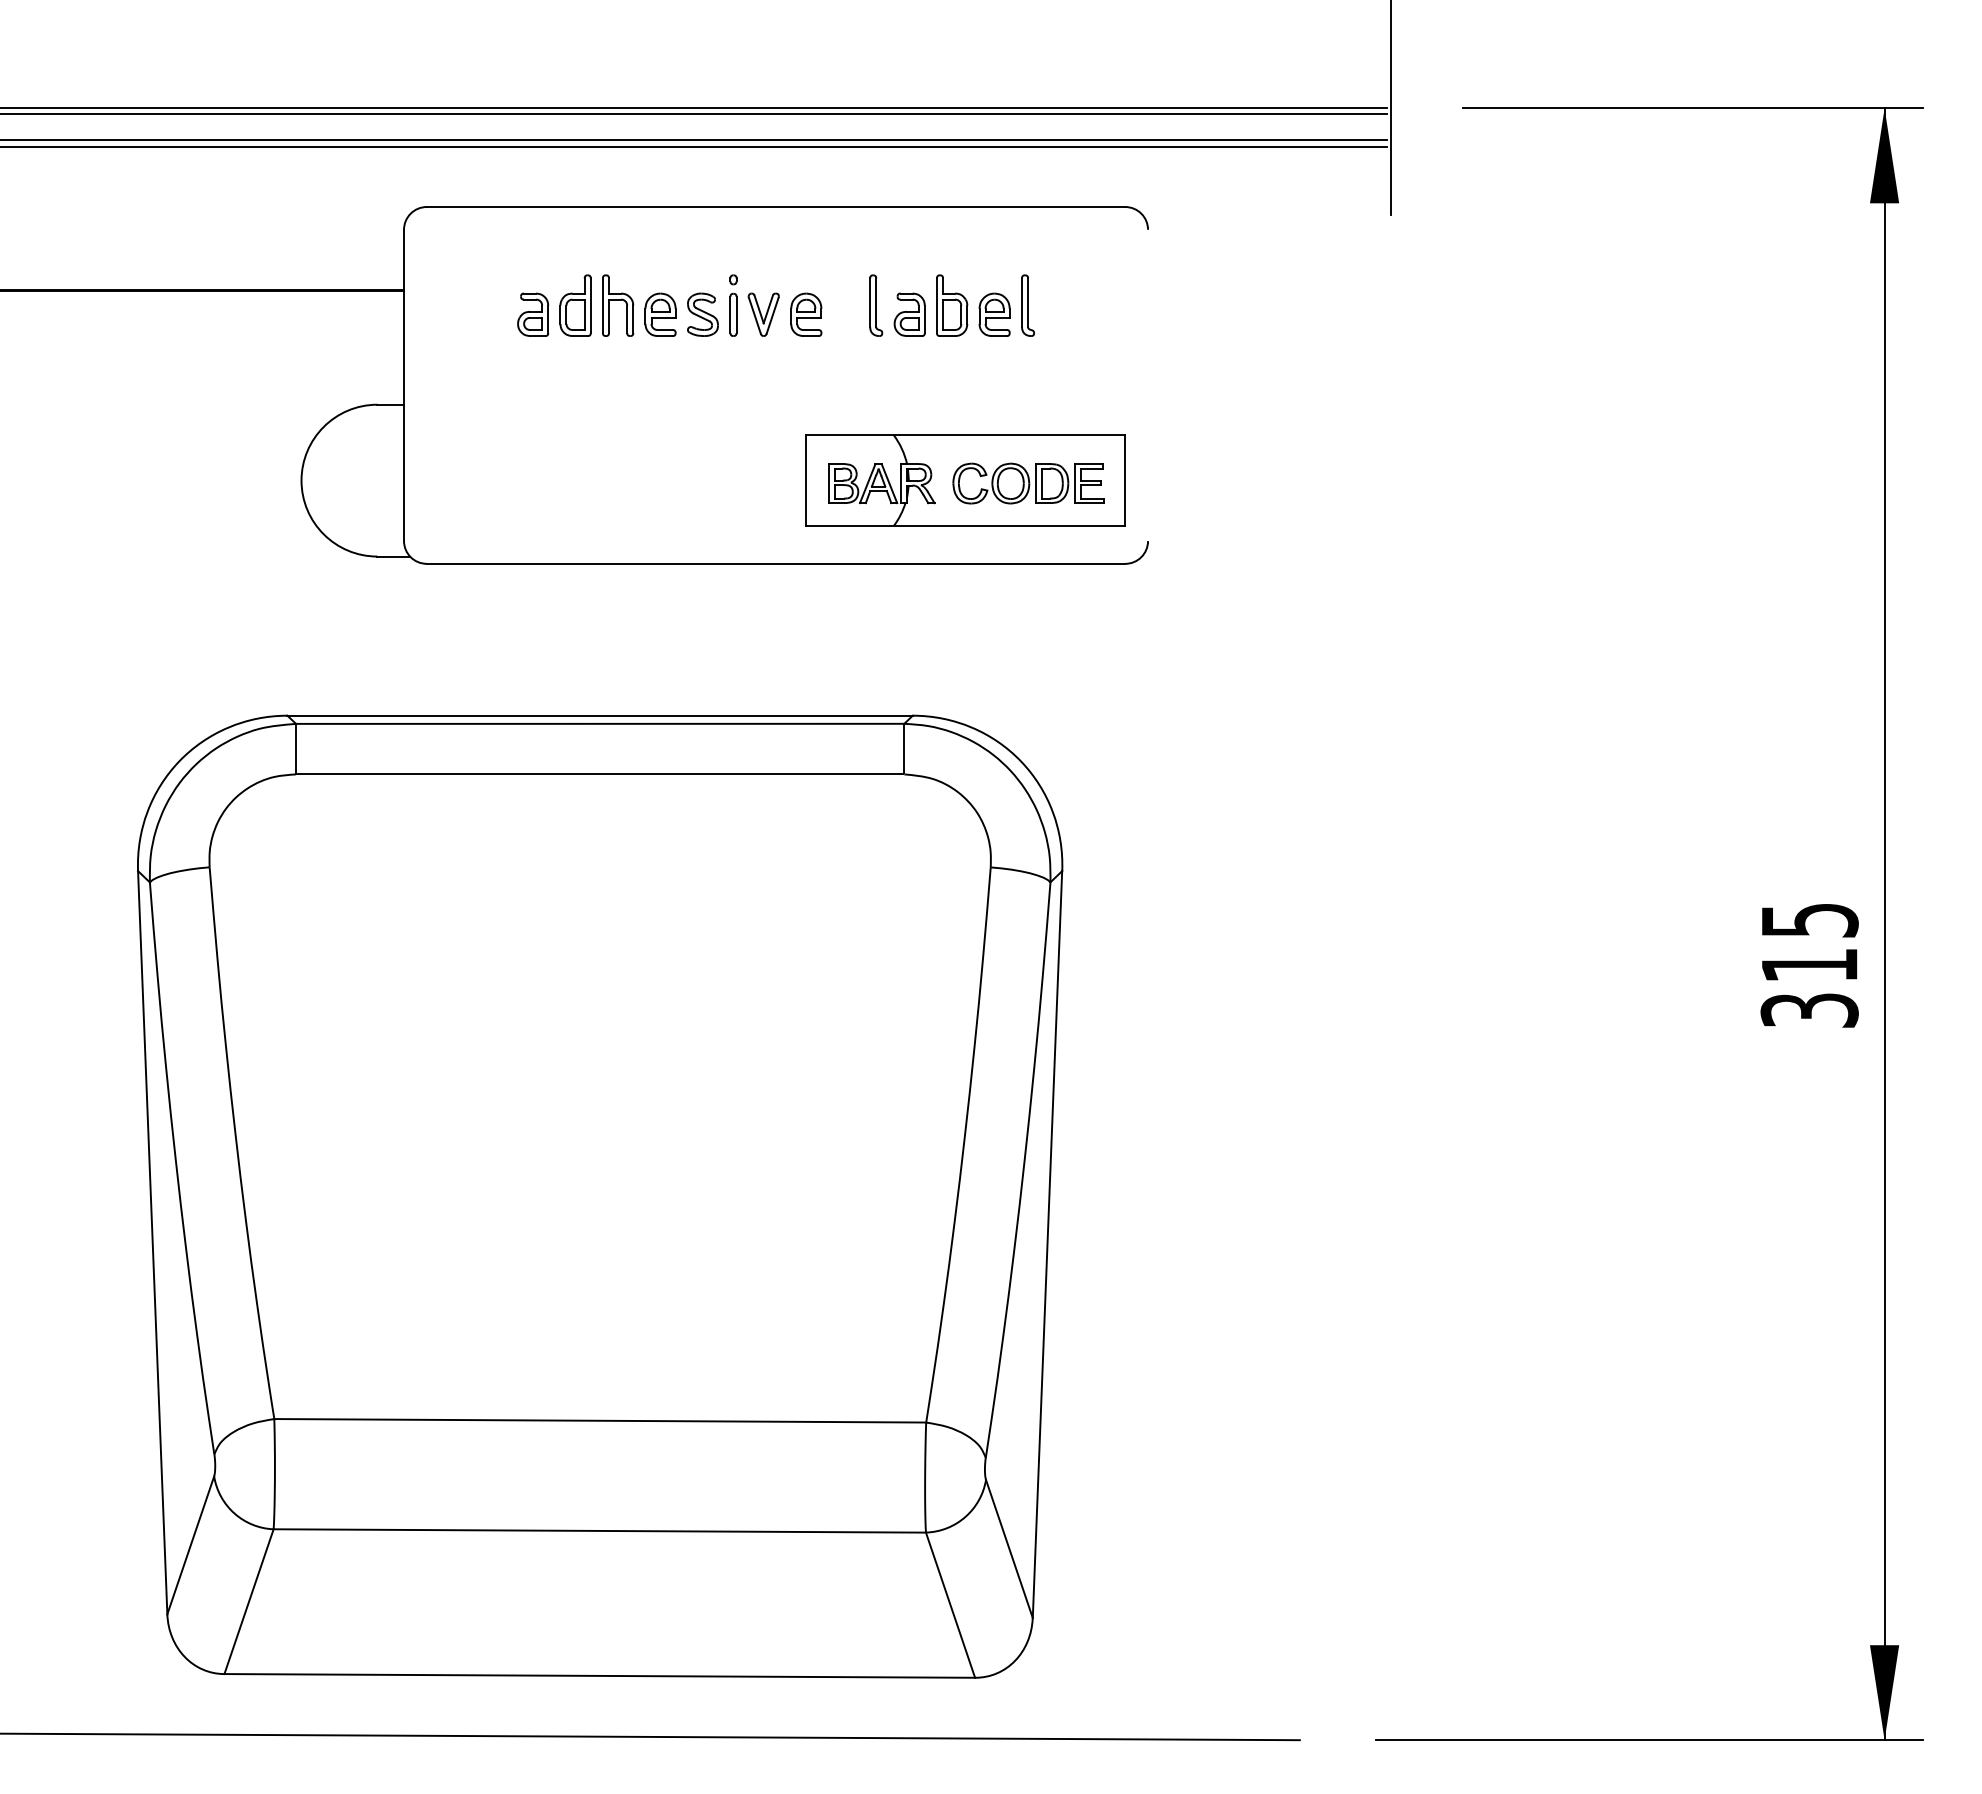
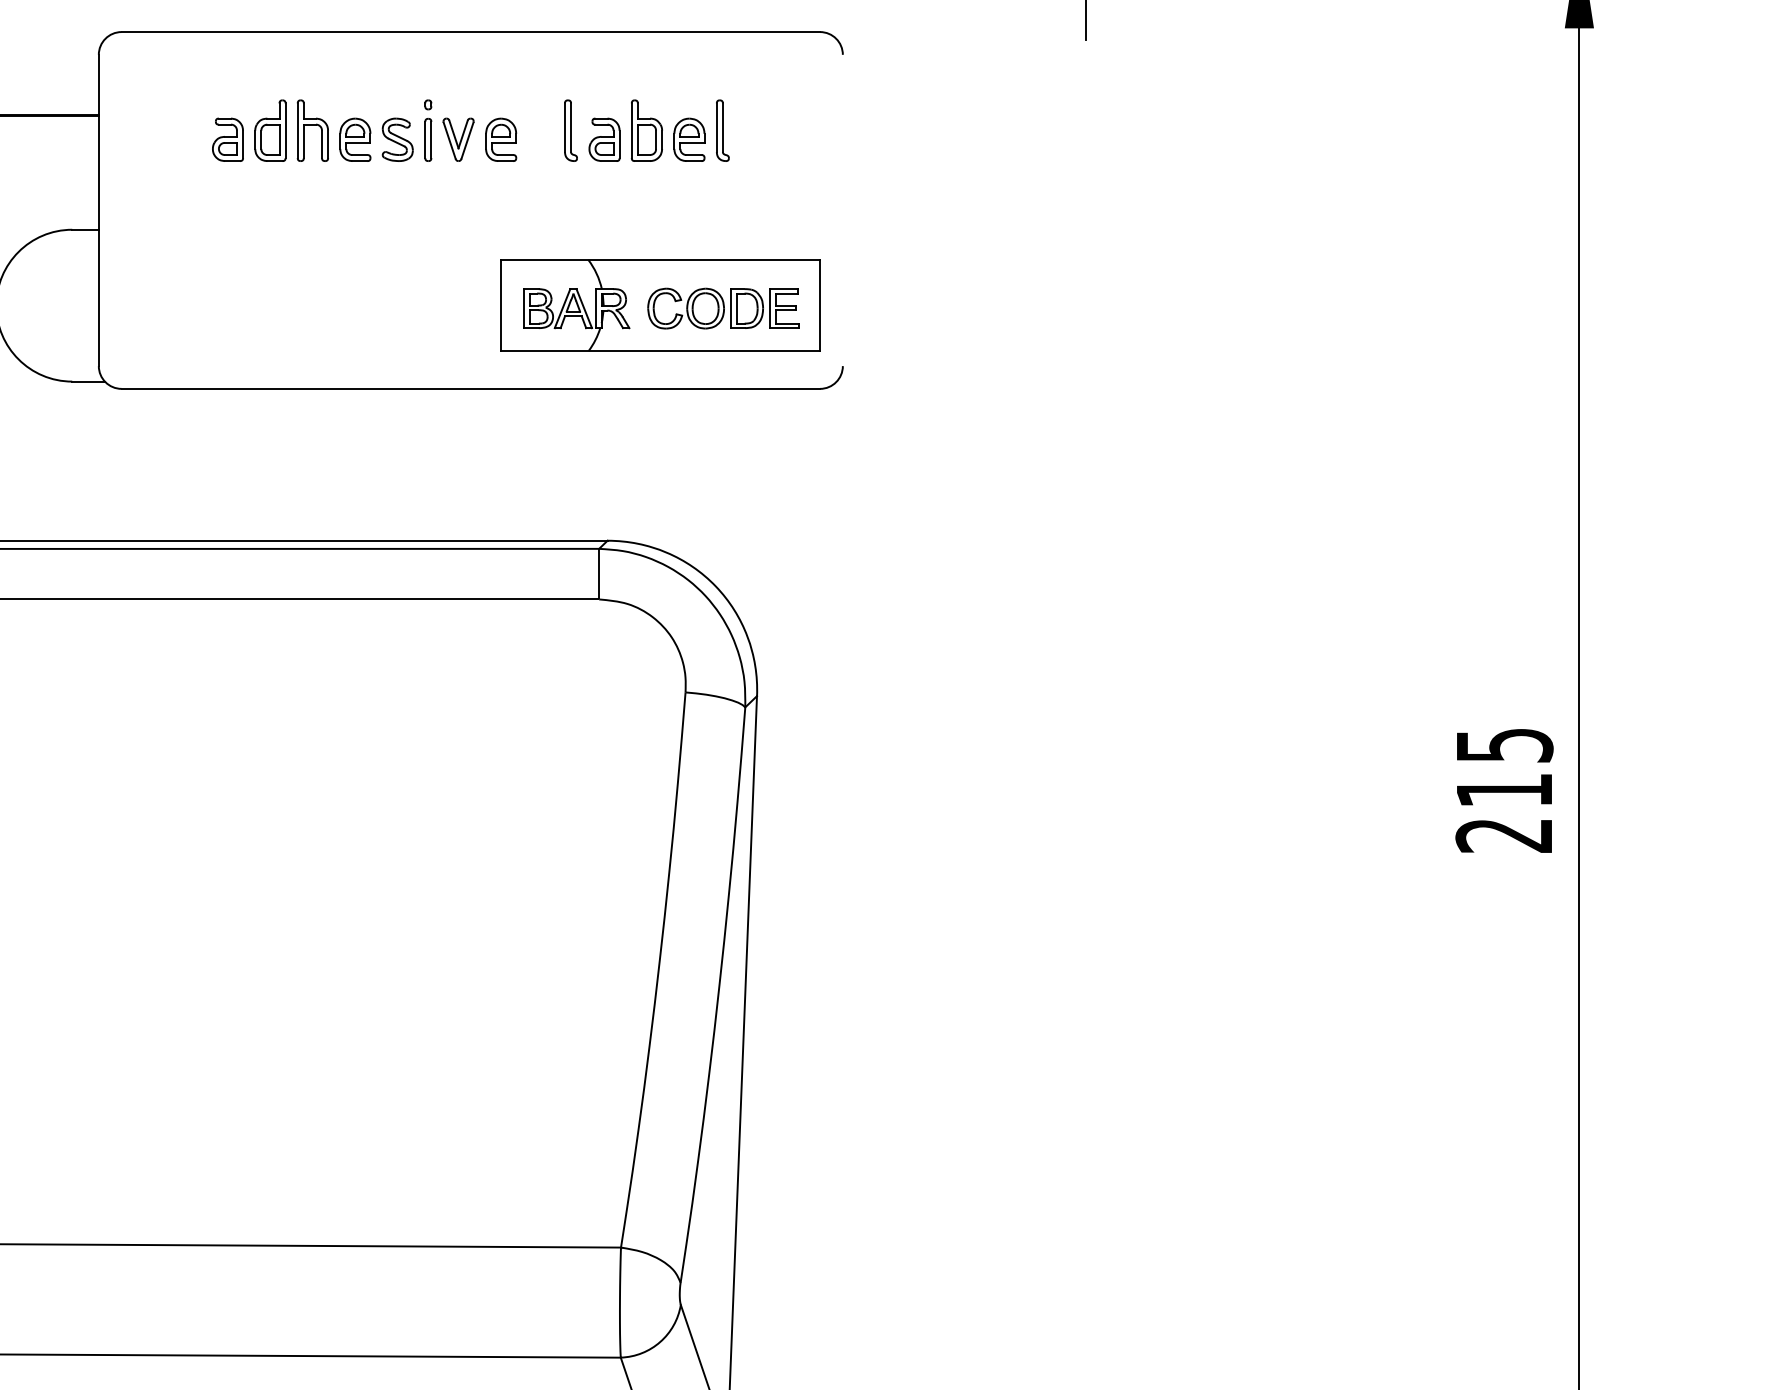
text: (1809, 1010) -> (1504, 835), 315 -> 215

